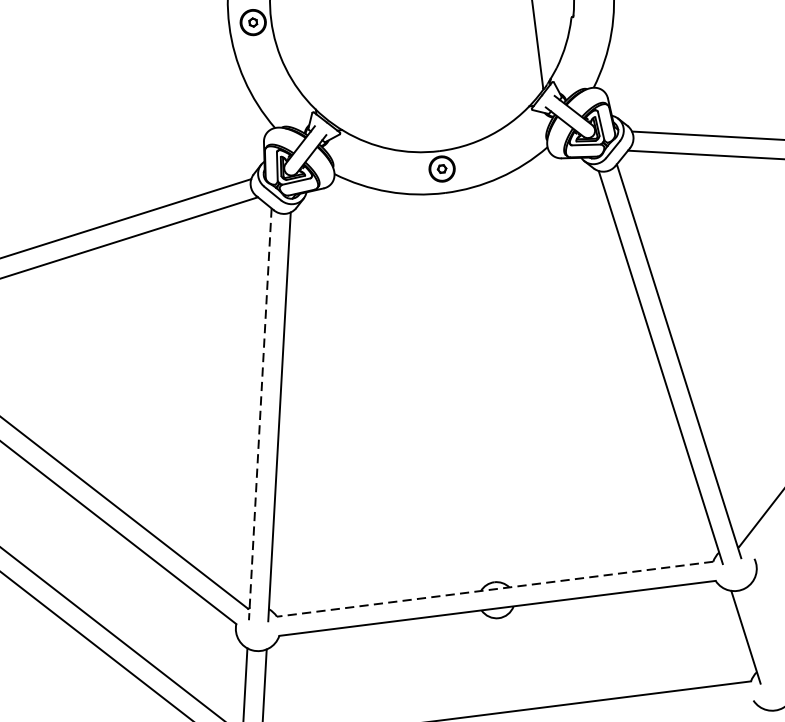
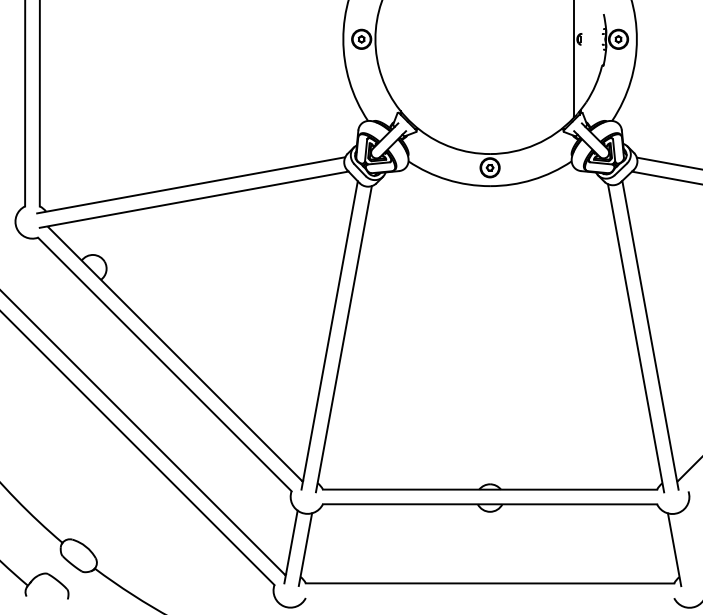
line: (260, 414) -> (329, 335), dashed -> solid
line: (494, 589) -> (489, 489), dashed -> solid

